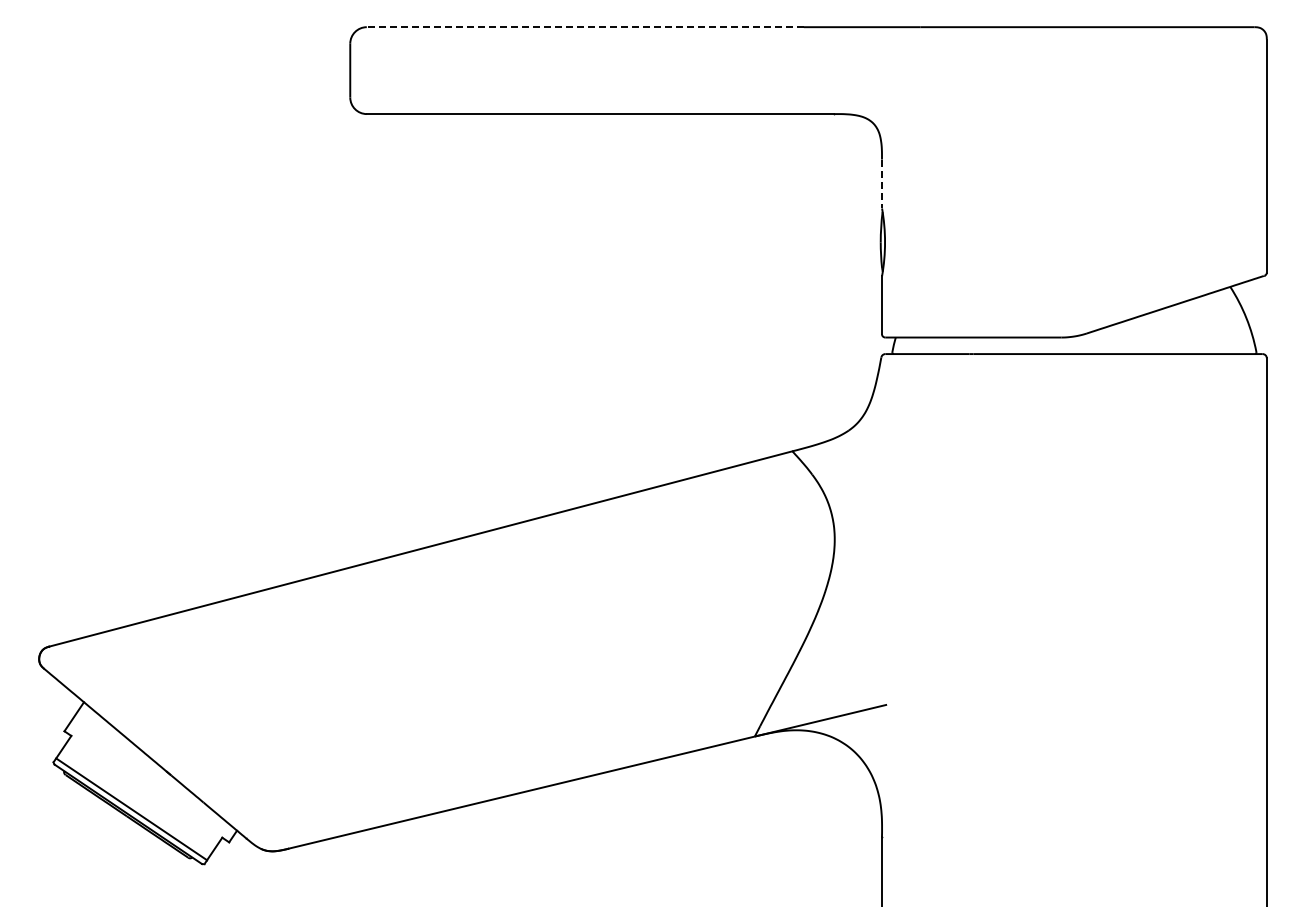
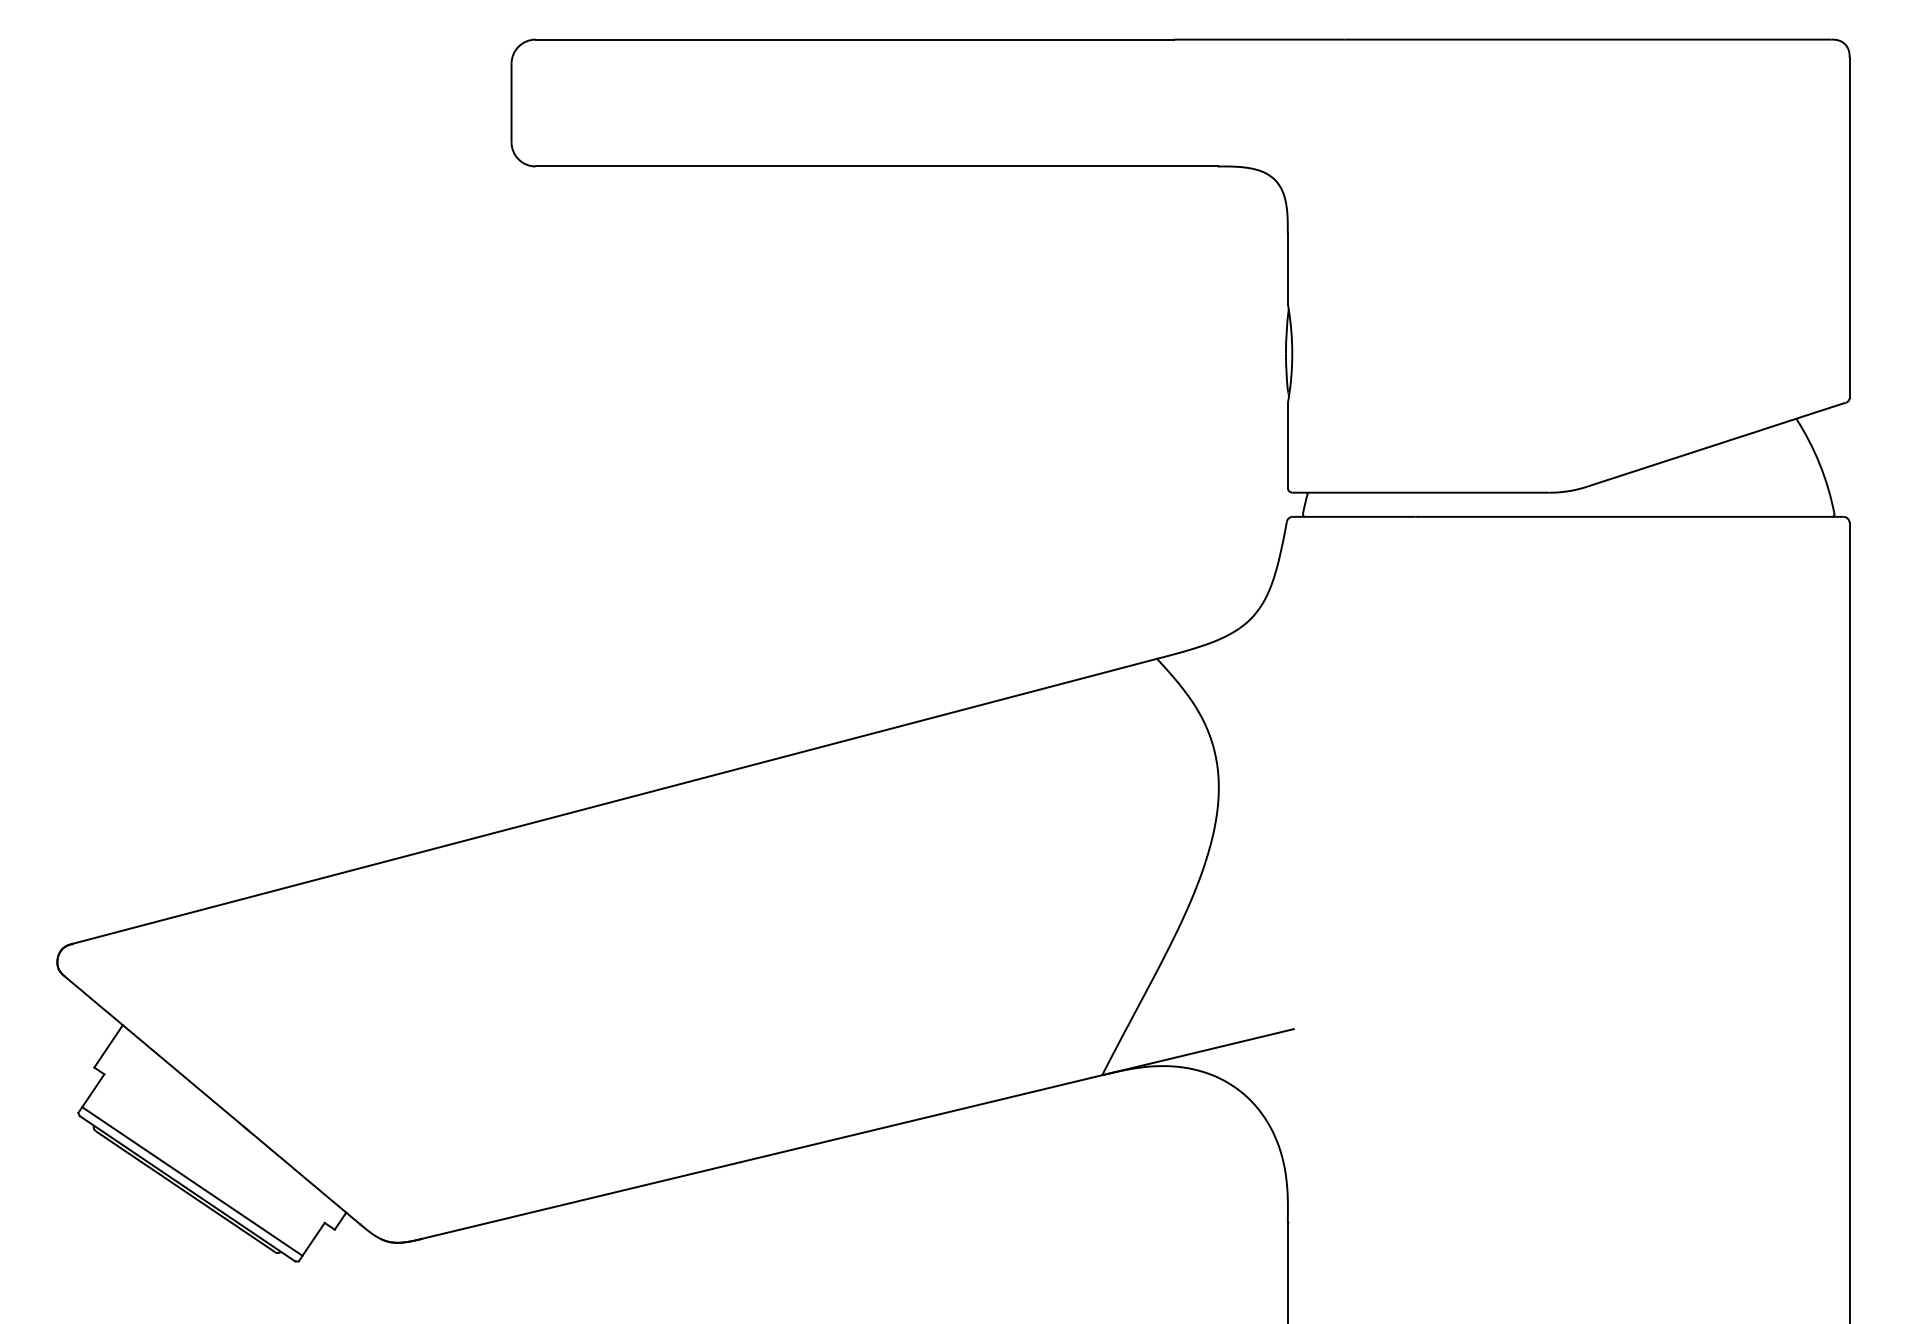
line: (585, 27) -> (854, 40), dashed -> solid
line: (881, 184) -> (1287, 269), dashed -> solid

